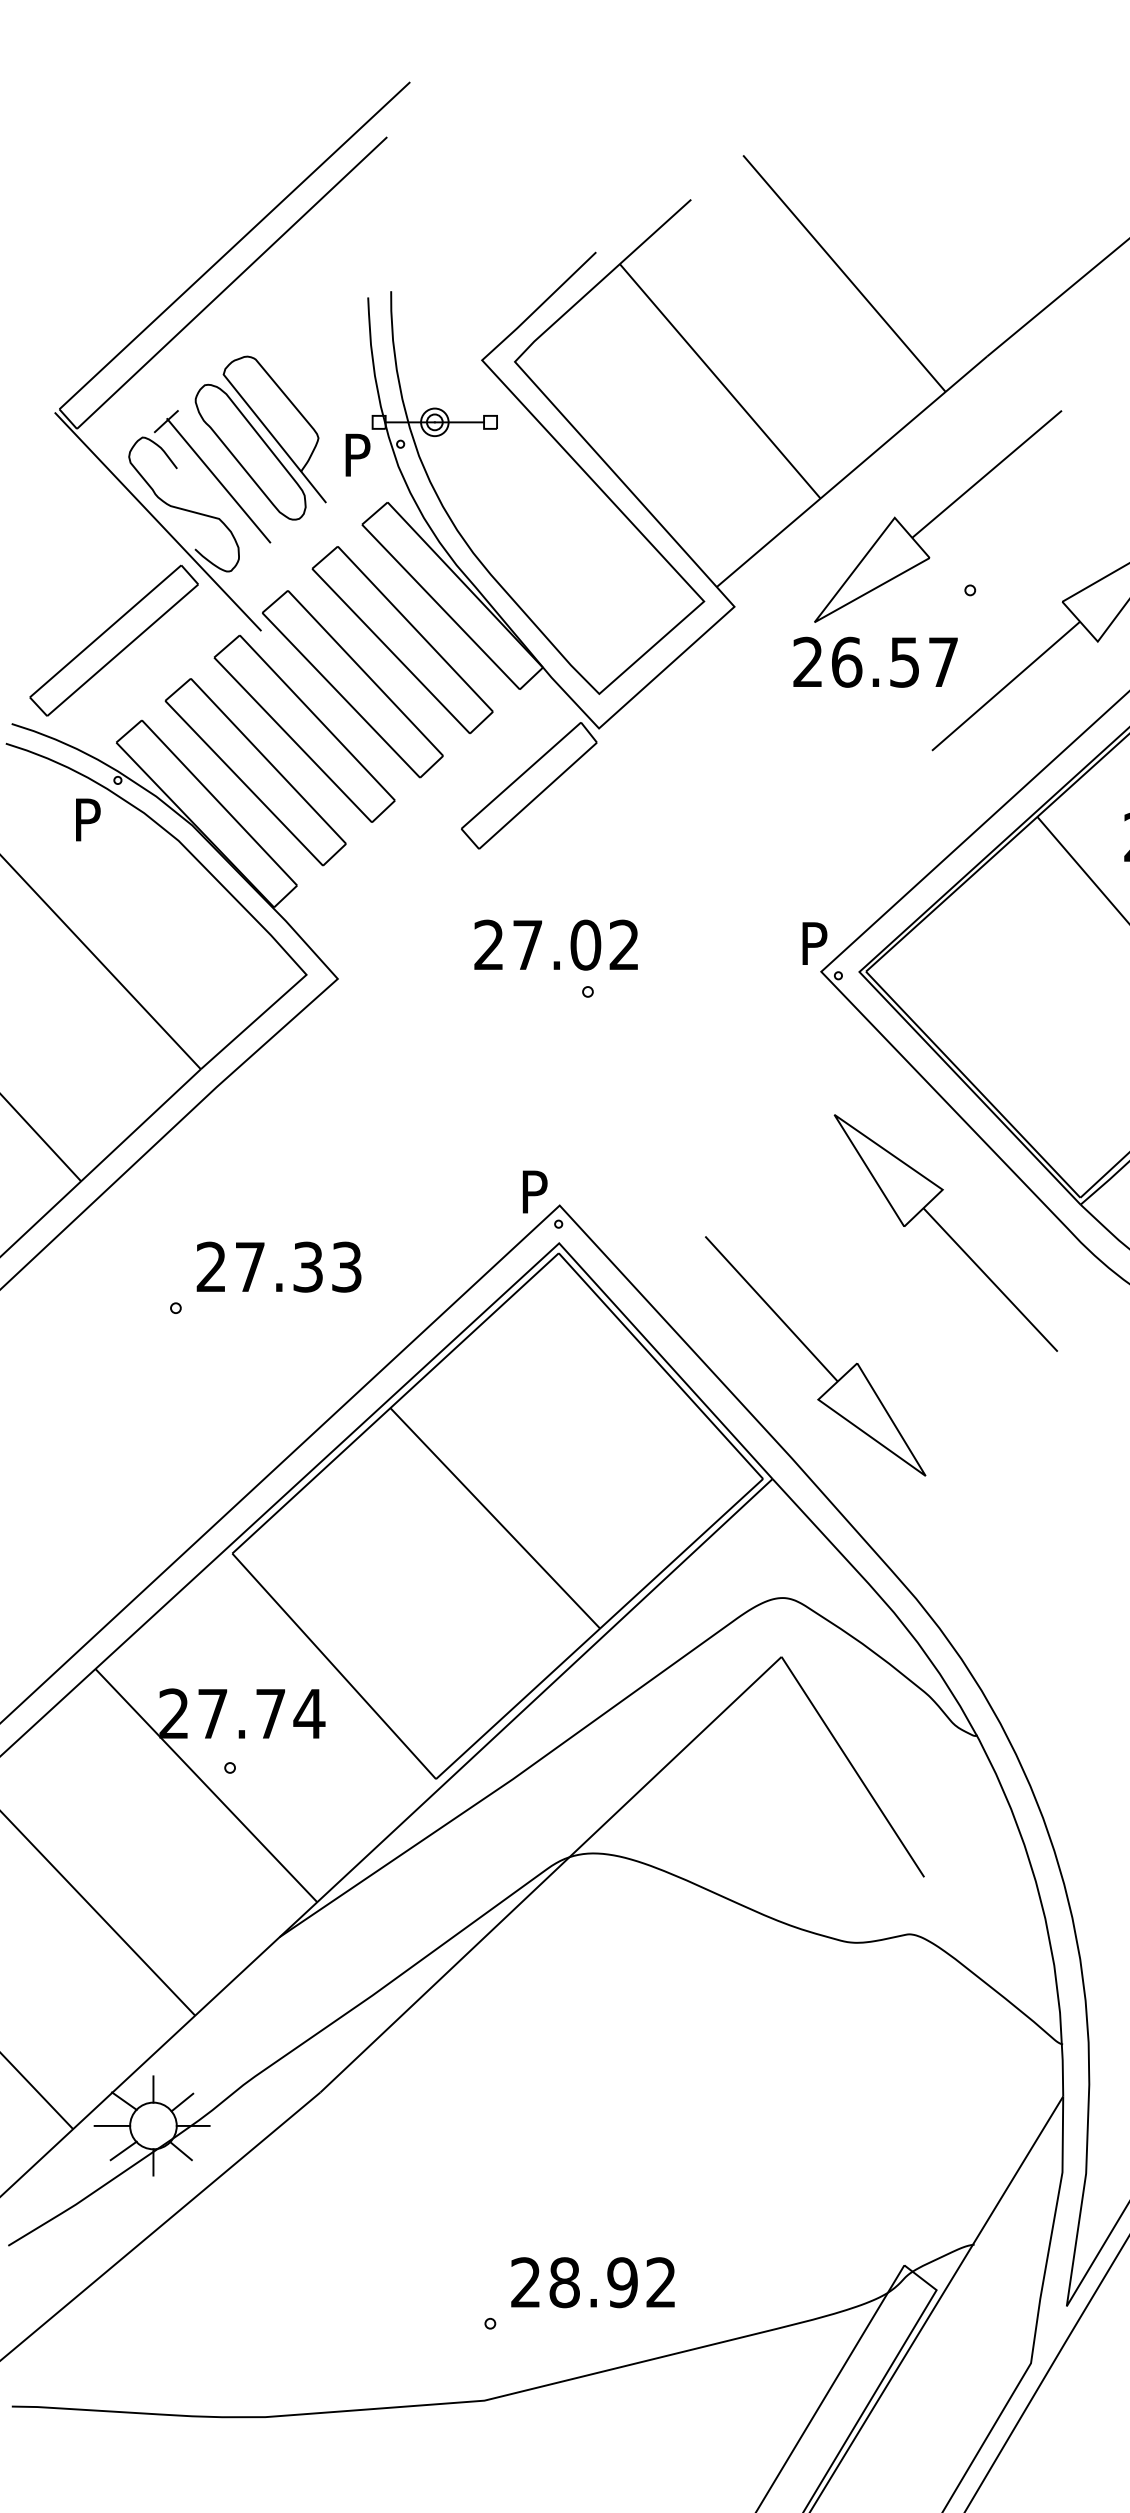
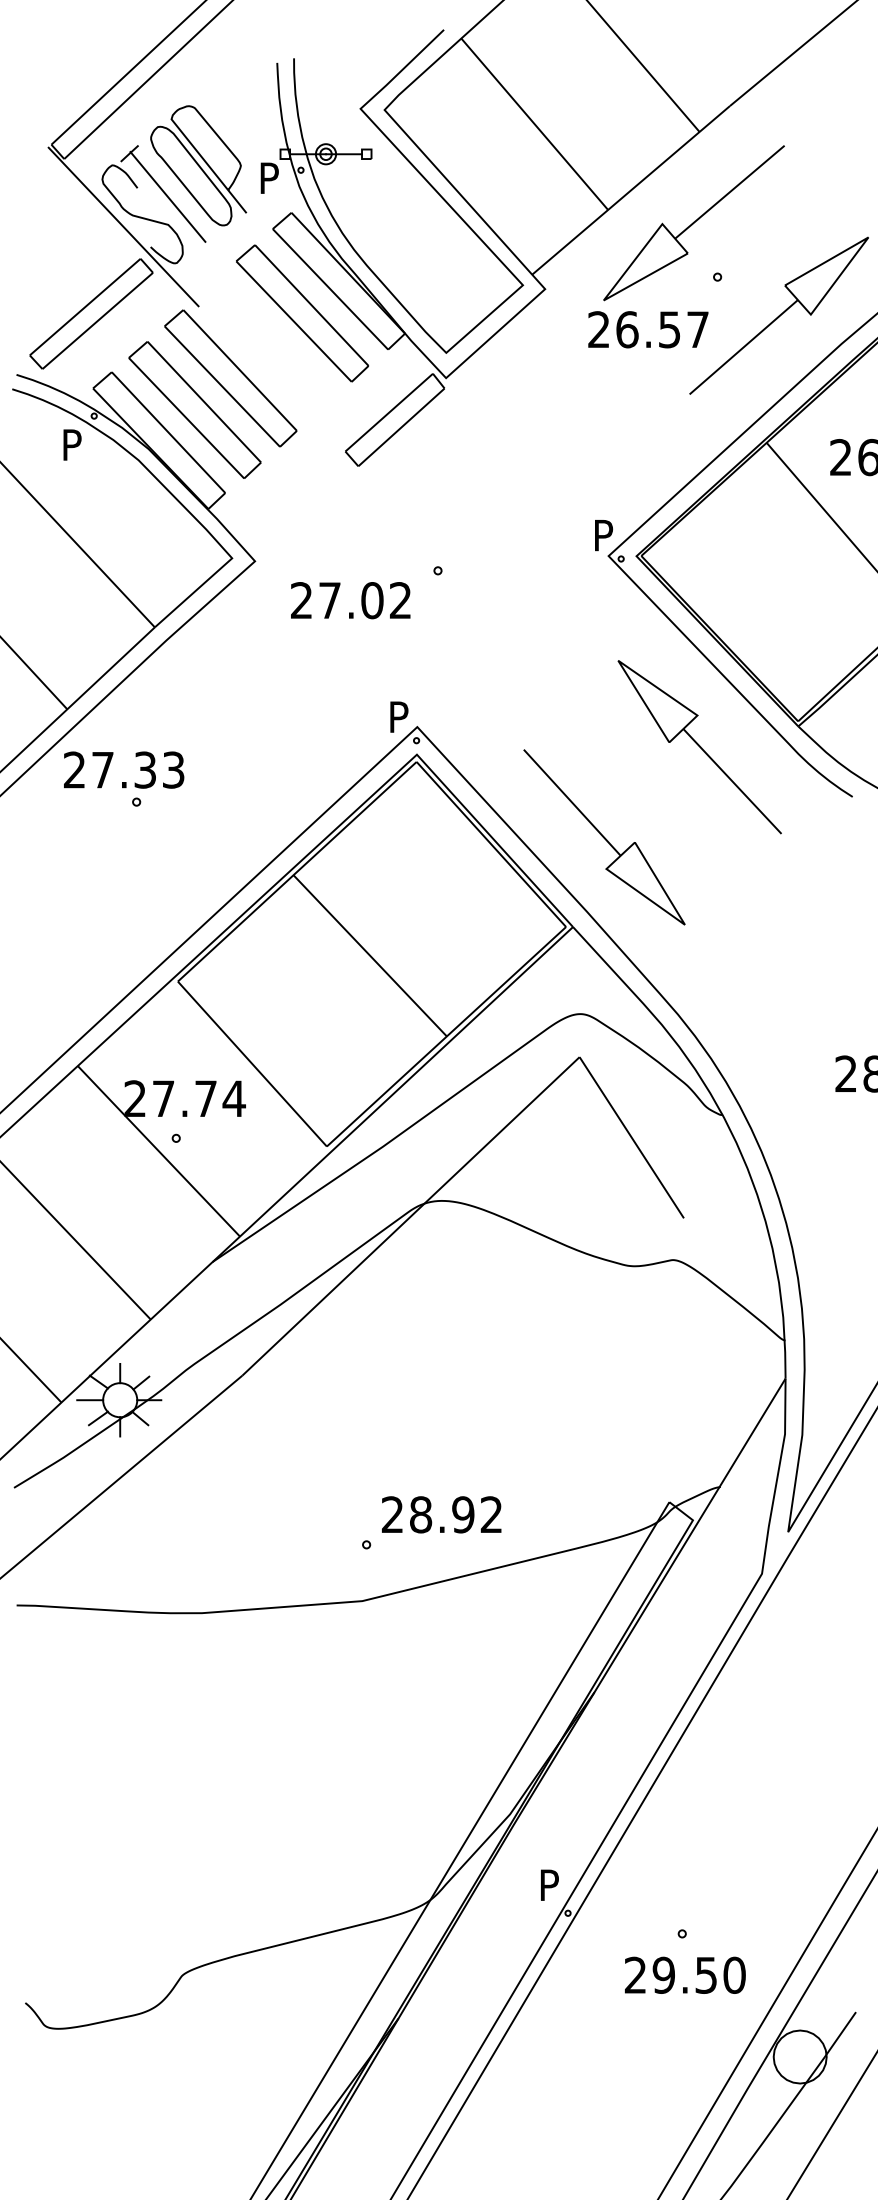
part: (352, 683) -> (265, 345), removed
text: (555, 945) -> (350, 600), moved
text: (279, 1266) -> (124, 769), moved

